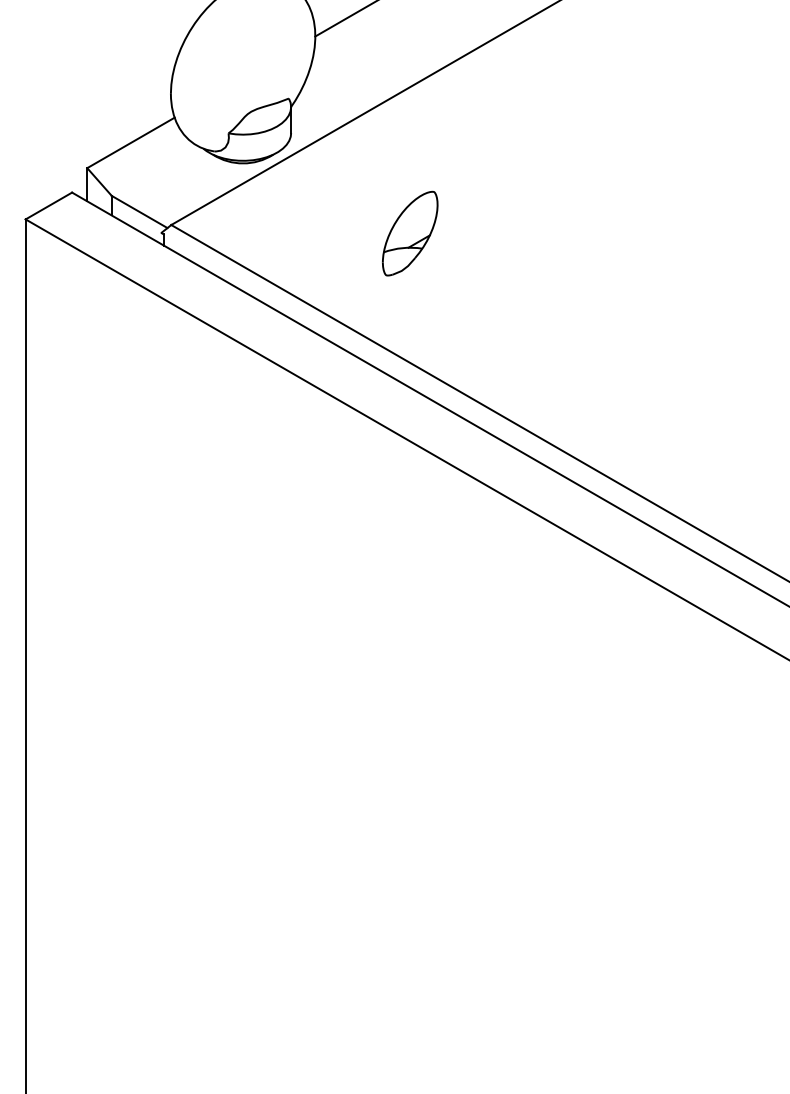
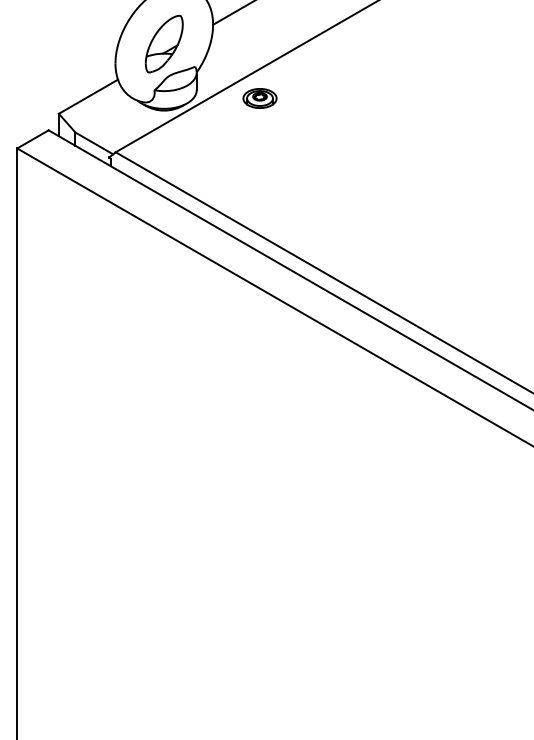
part: (383, 145) -> (259, 98), added
part: (409, 232) -> (163, 43), moved

